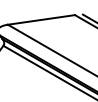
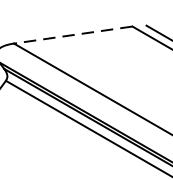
line: (41, 19) -> (73, 34), solid -> dashed

